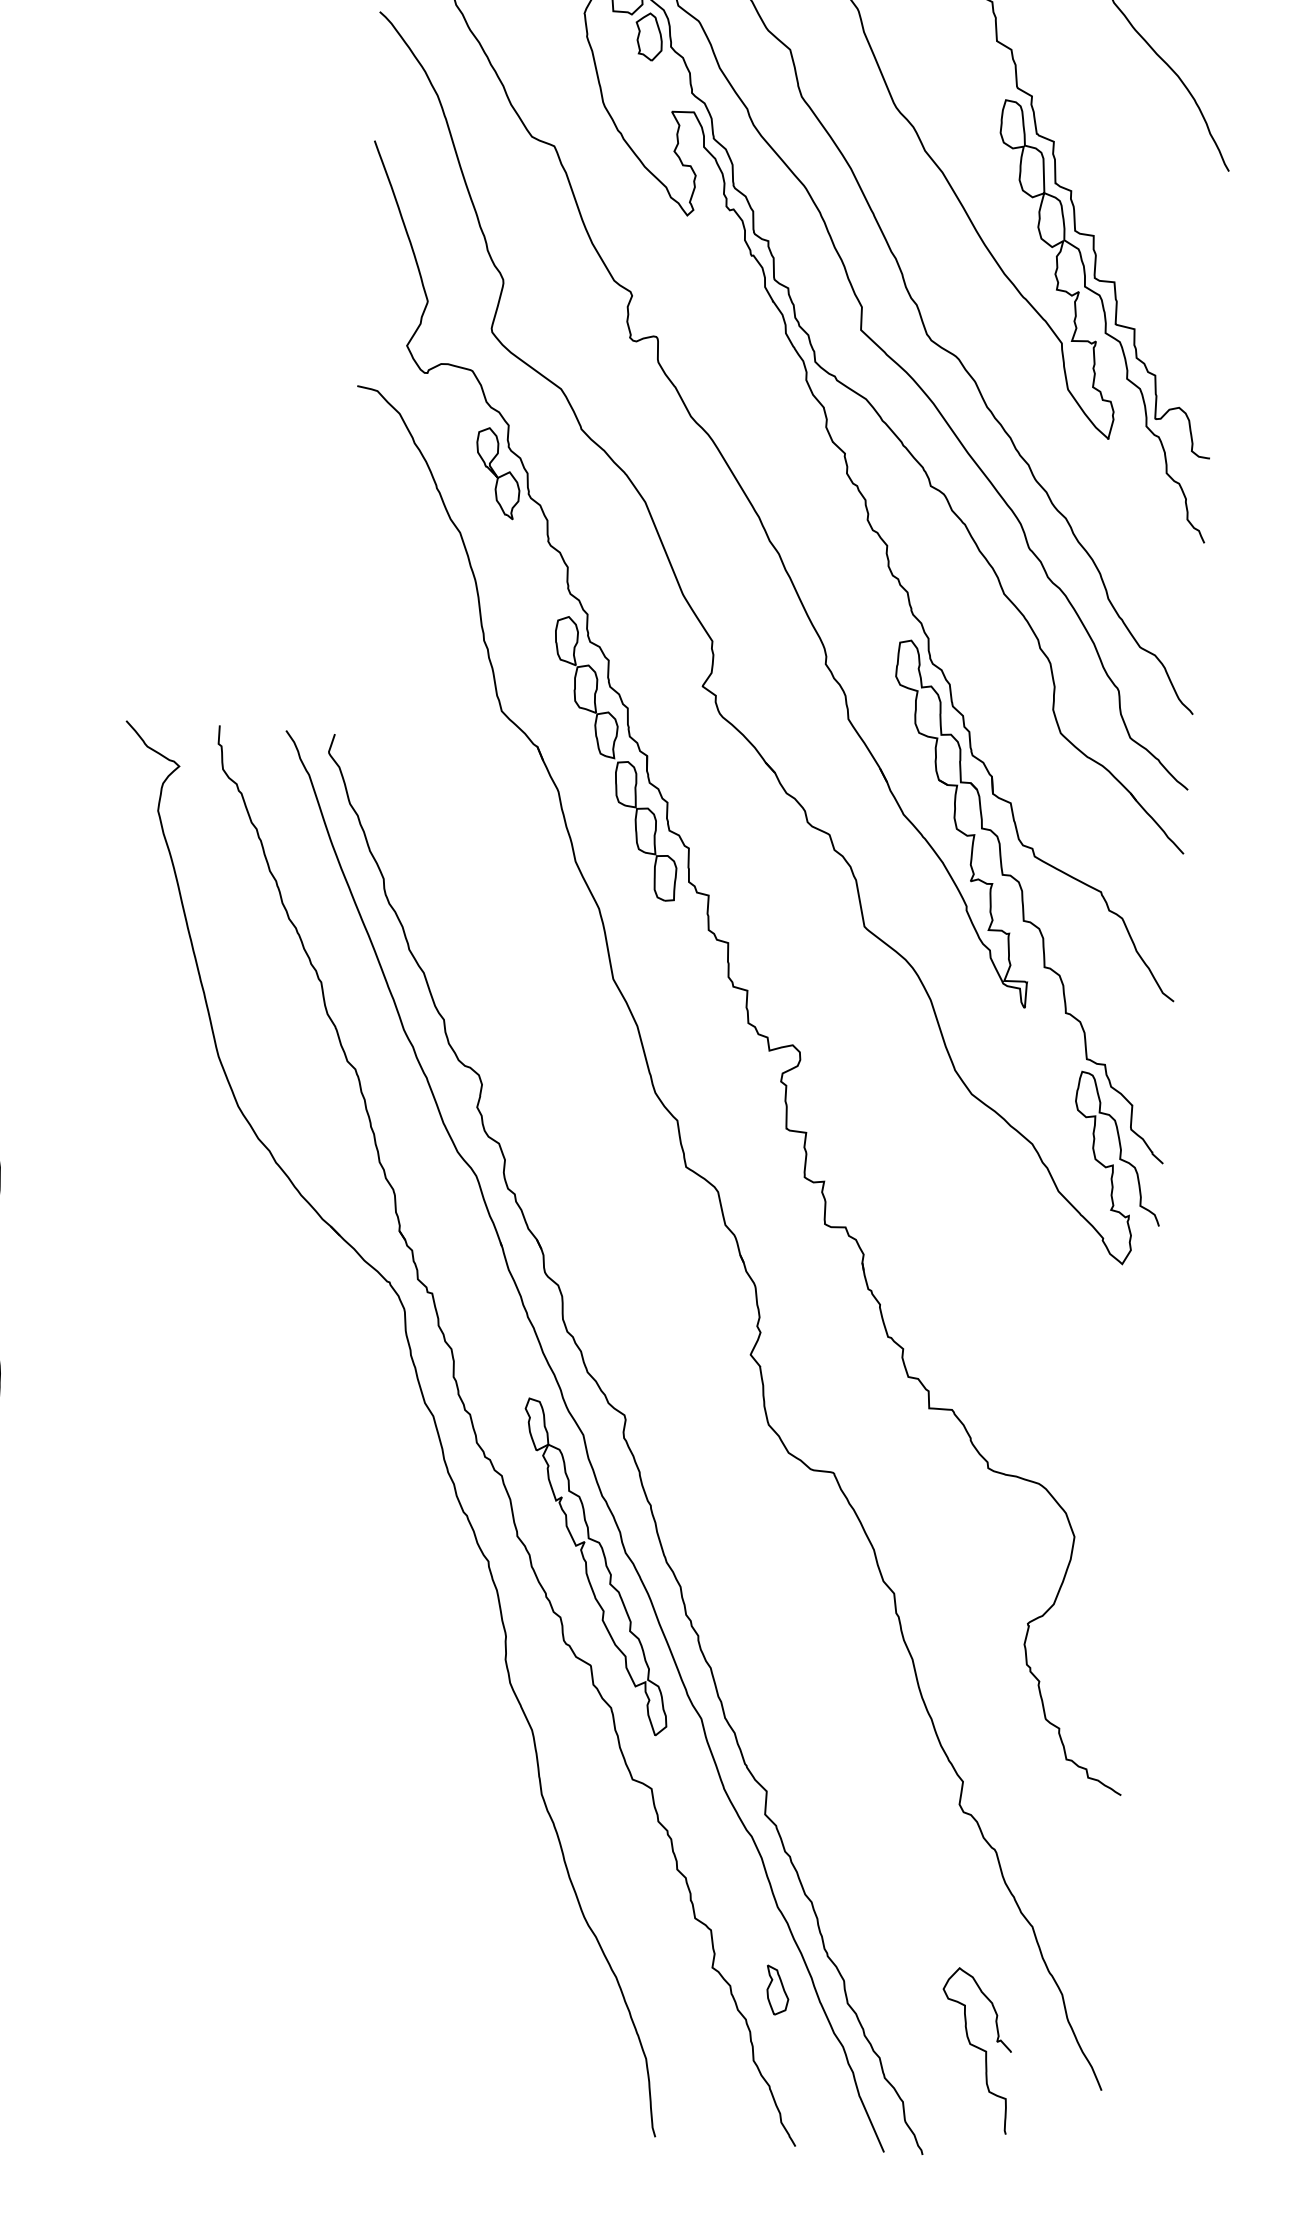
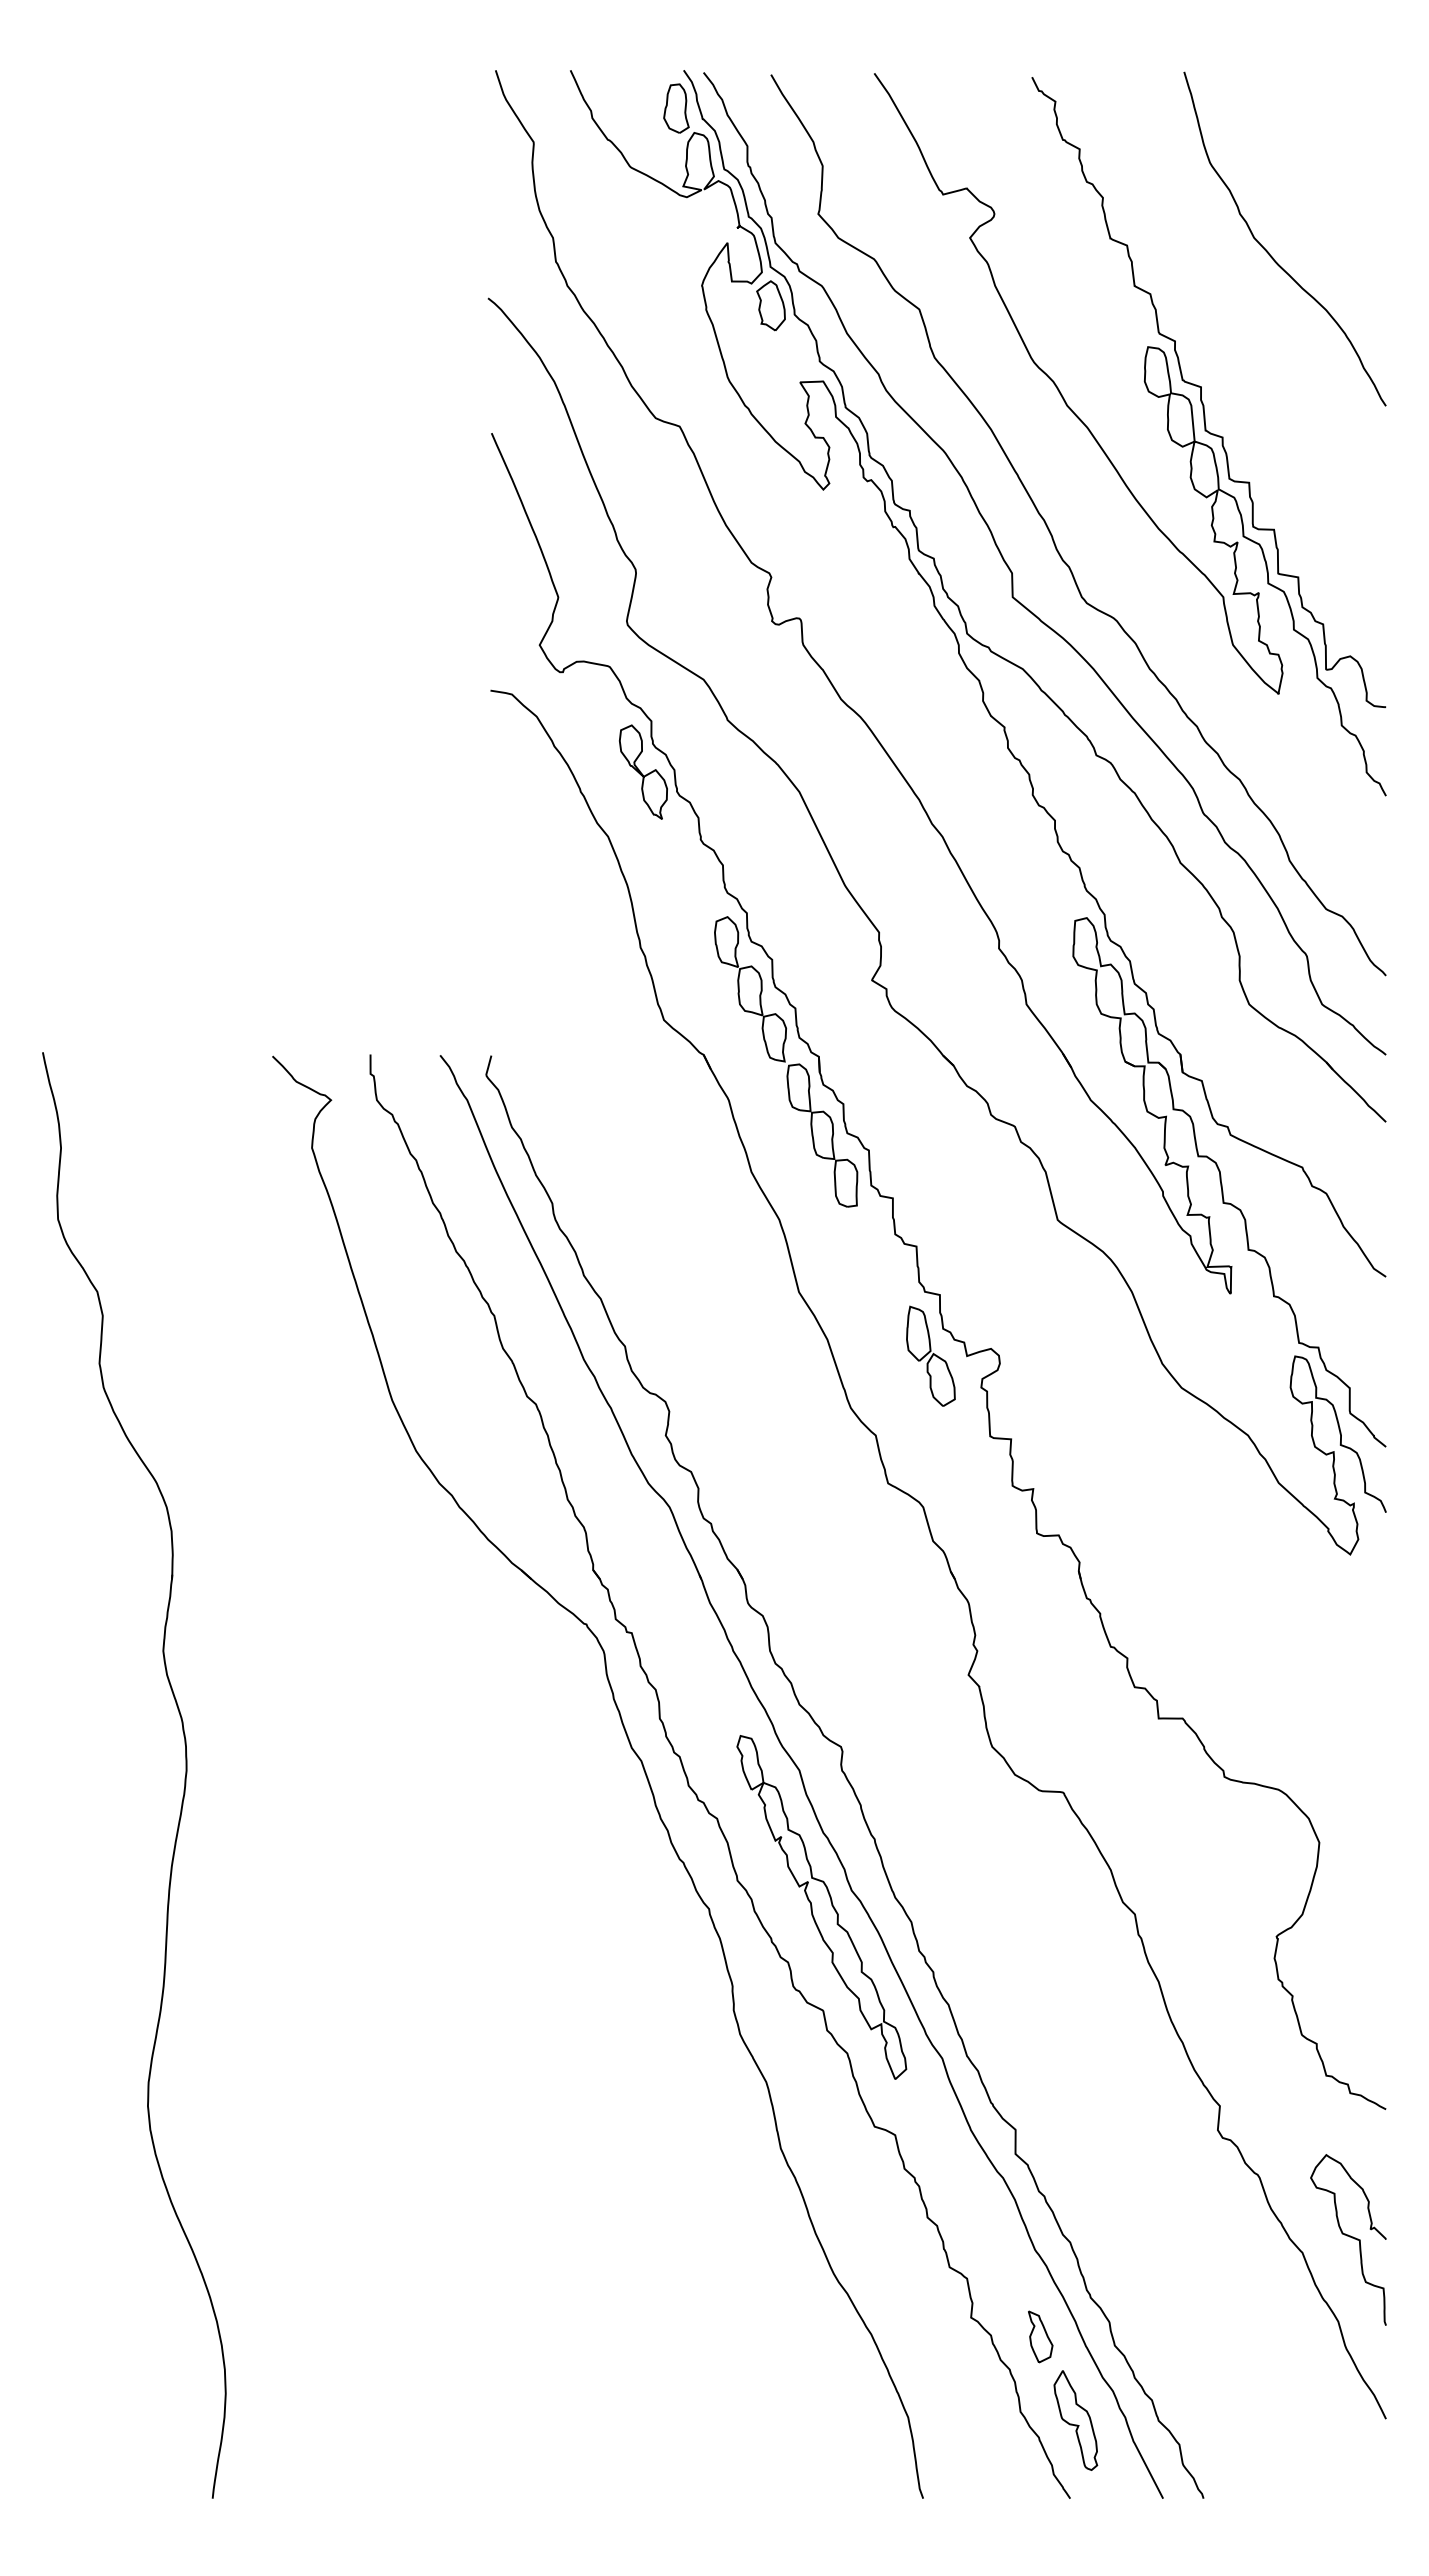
part: (734, 1047) -> (930, 1355), added
curve: (976, 2048) -> (1349, 2237), moved
part: (805, 2072) -> (1075, 2420), added

